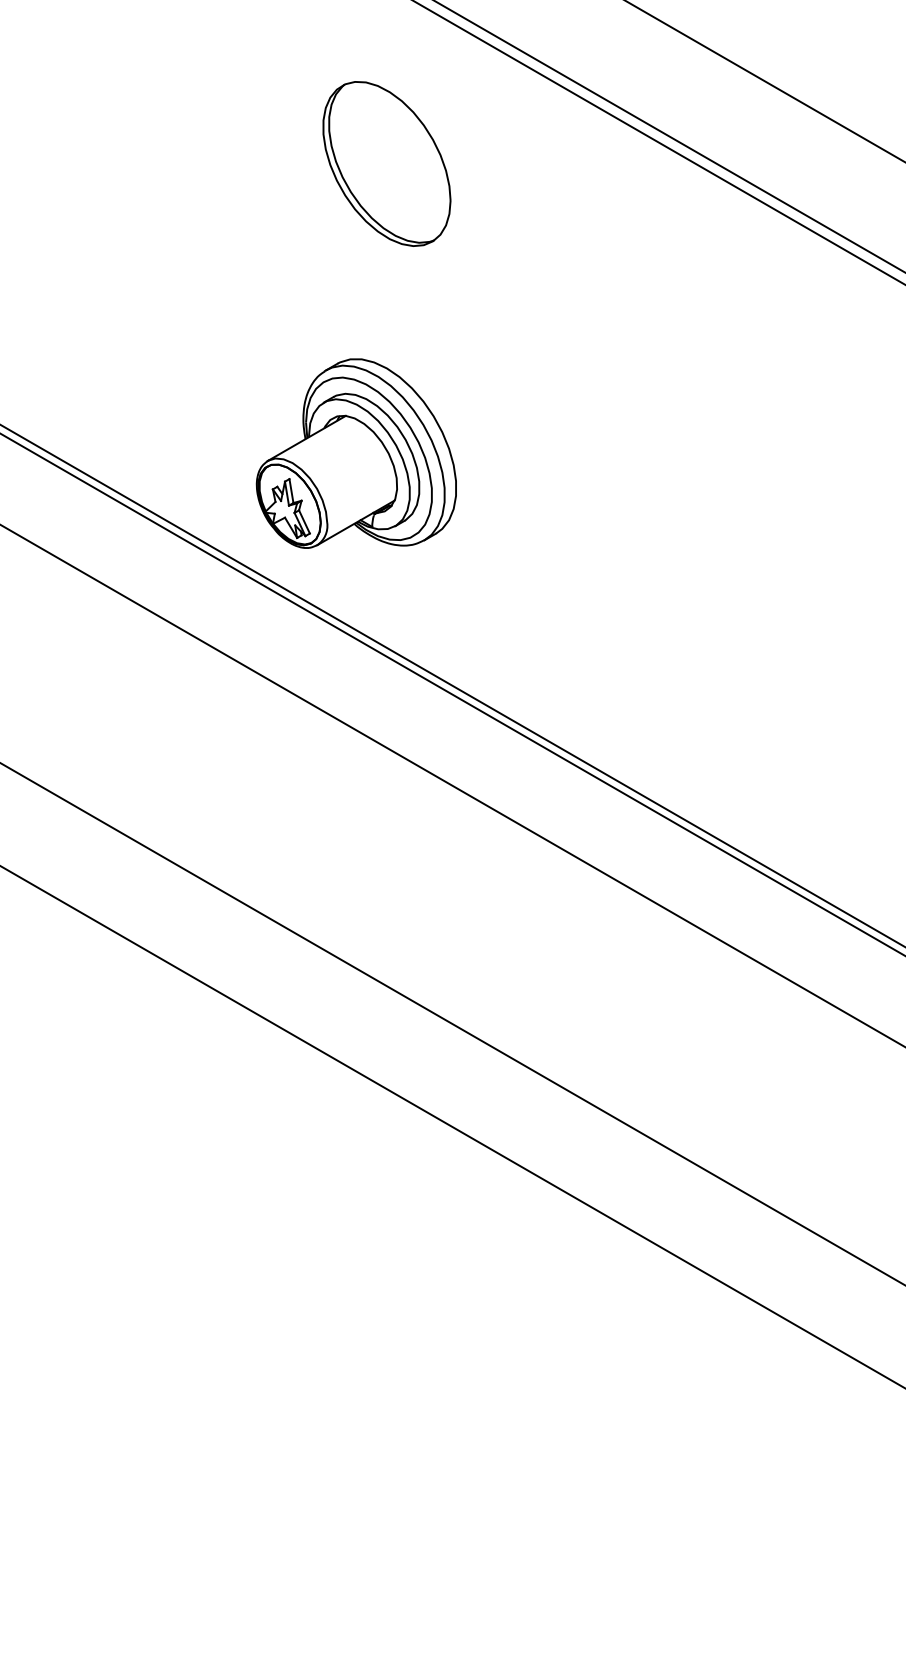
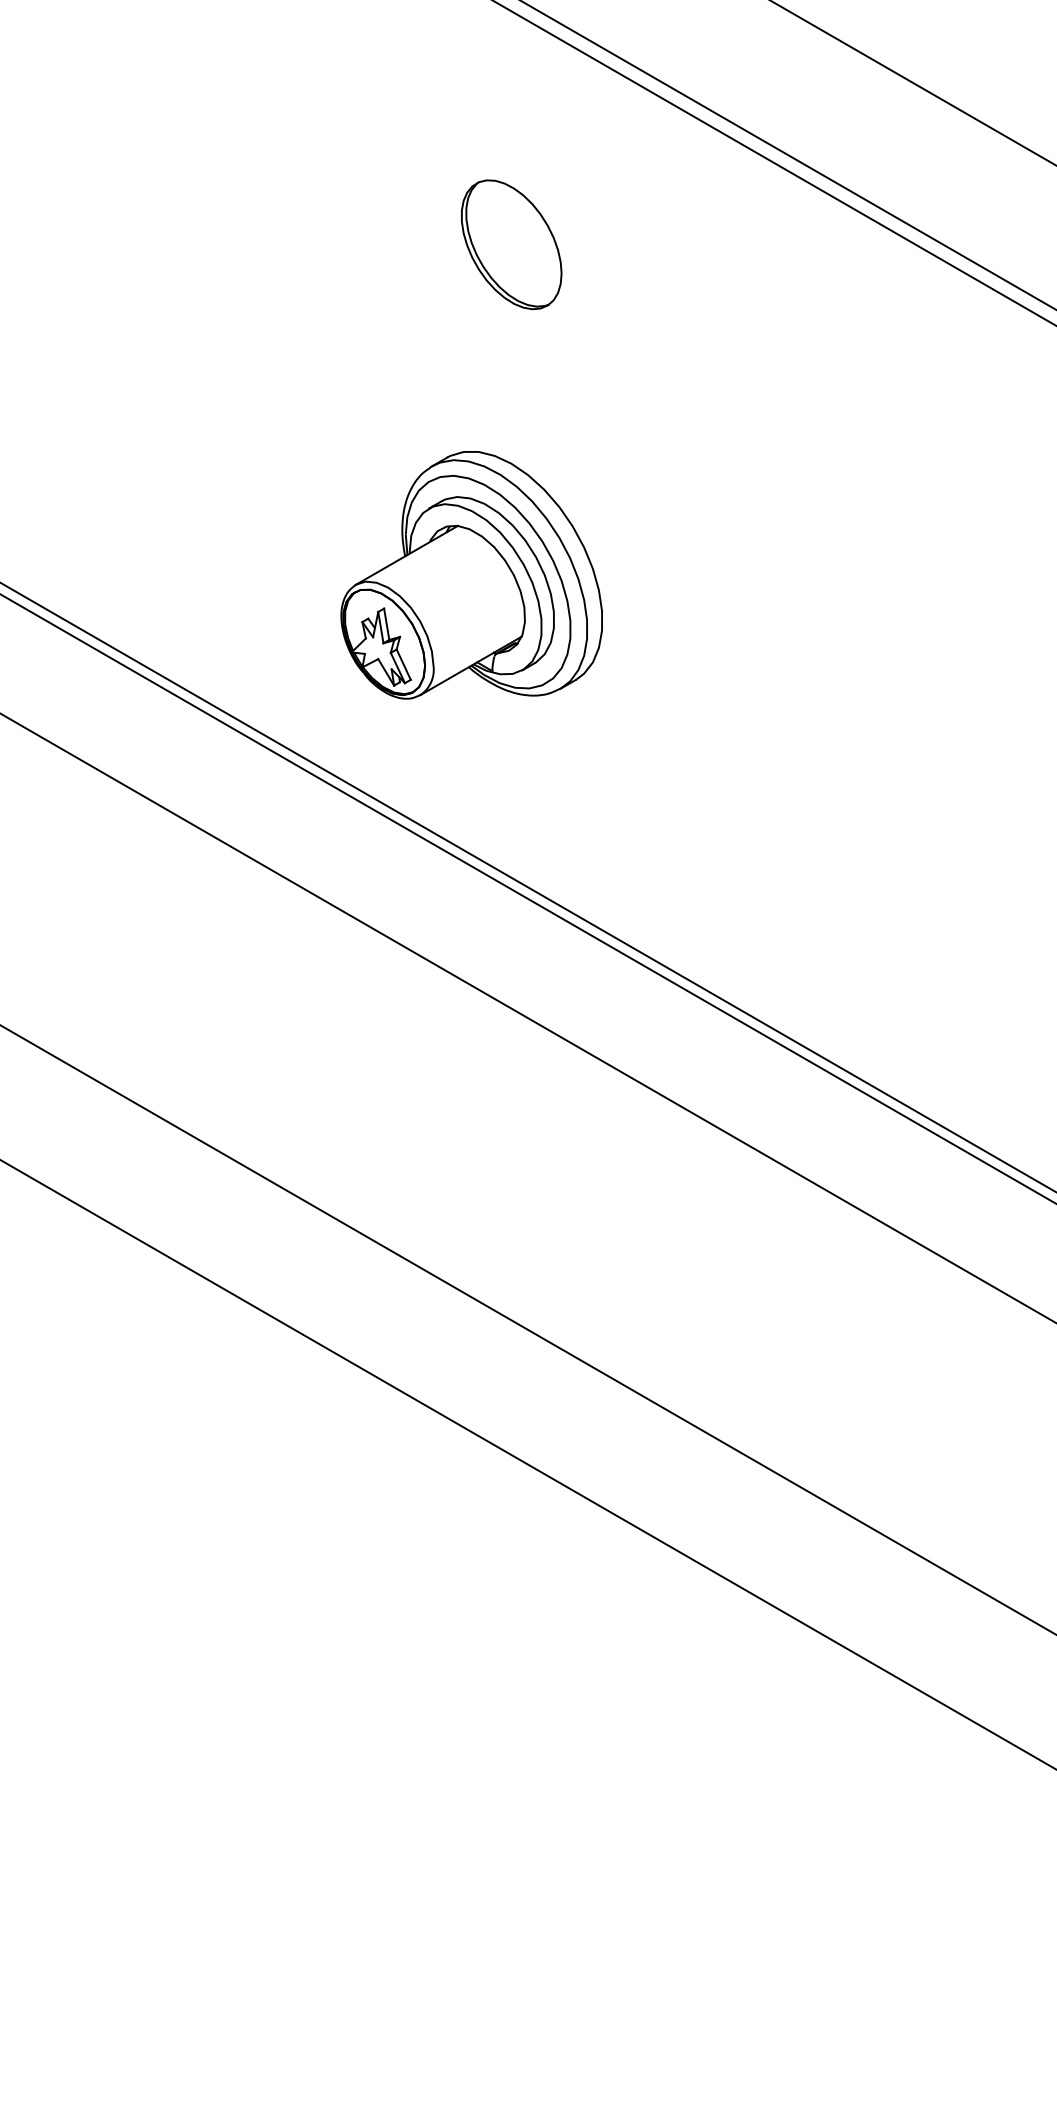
part: (386, 163) -> (511, 244), size x0.6
part: (355, 453) -> (470, 575), moved

